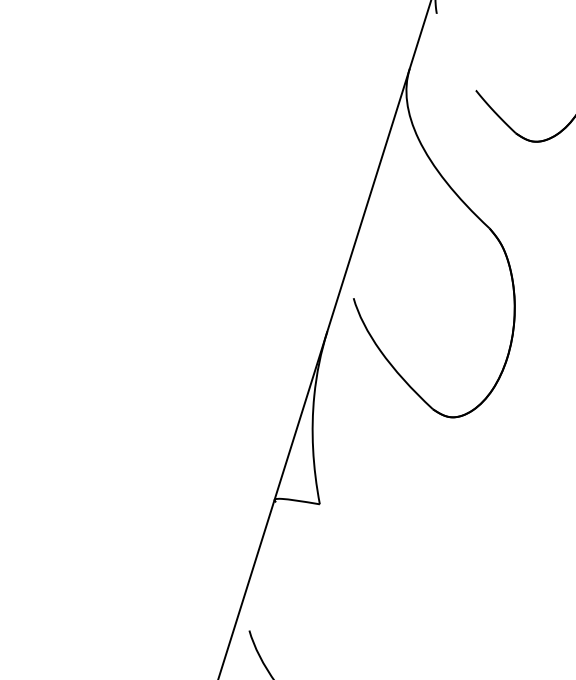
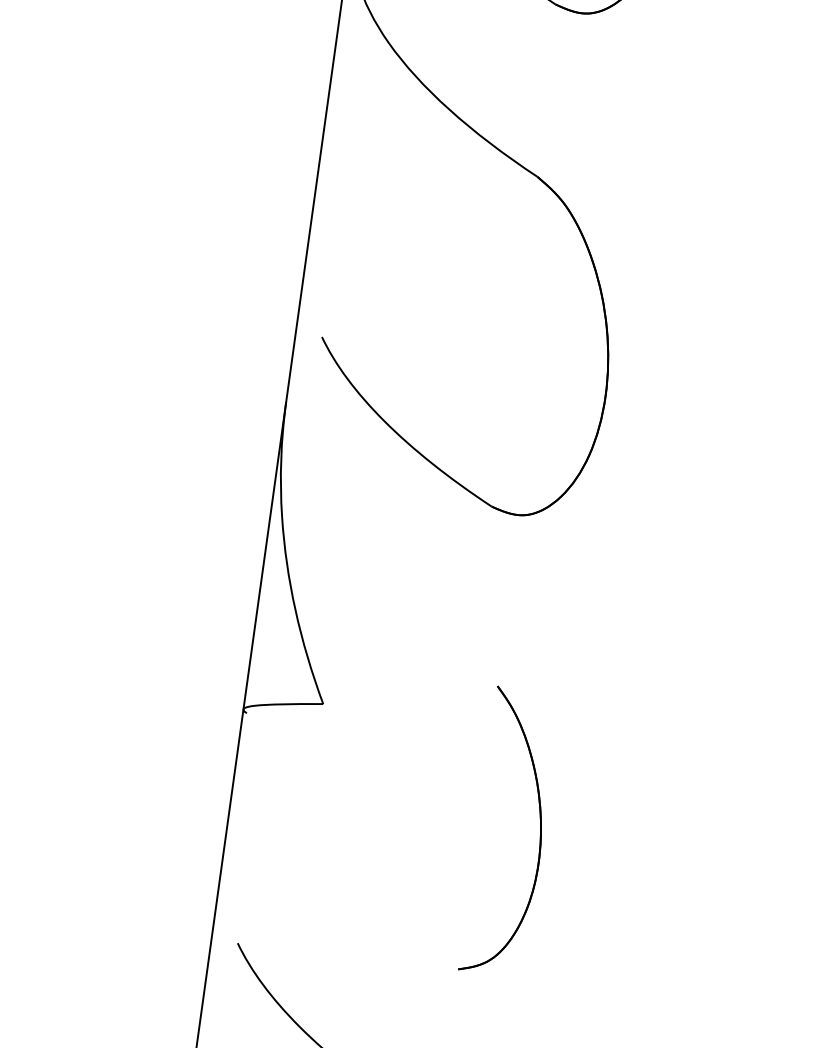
part: (429, 592) -> (538, 825), added

